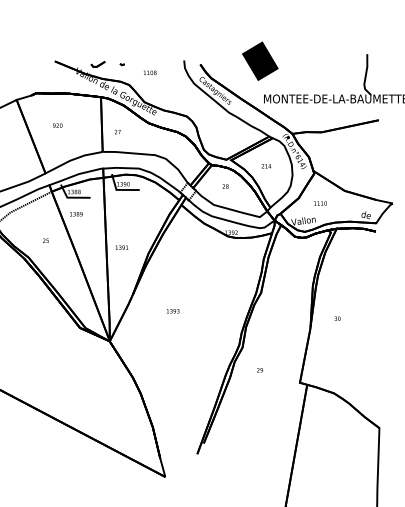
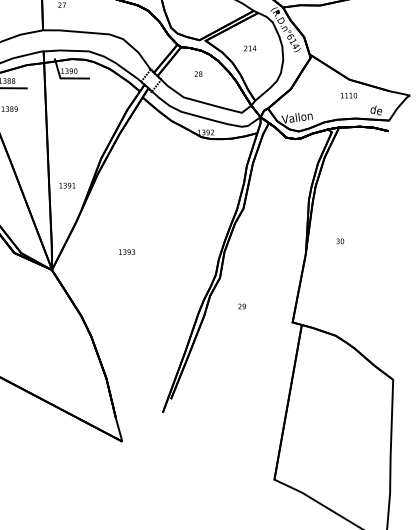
text: (320, 203) -> (348, 95), moved
text: (121, 247) -> (66, 185), moved
text: (173, 311) -> (127, 252), moved

